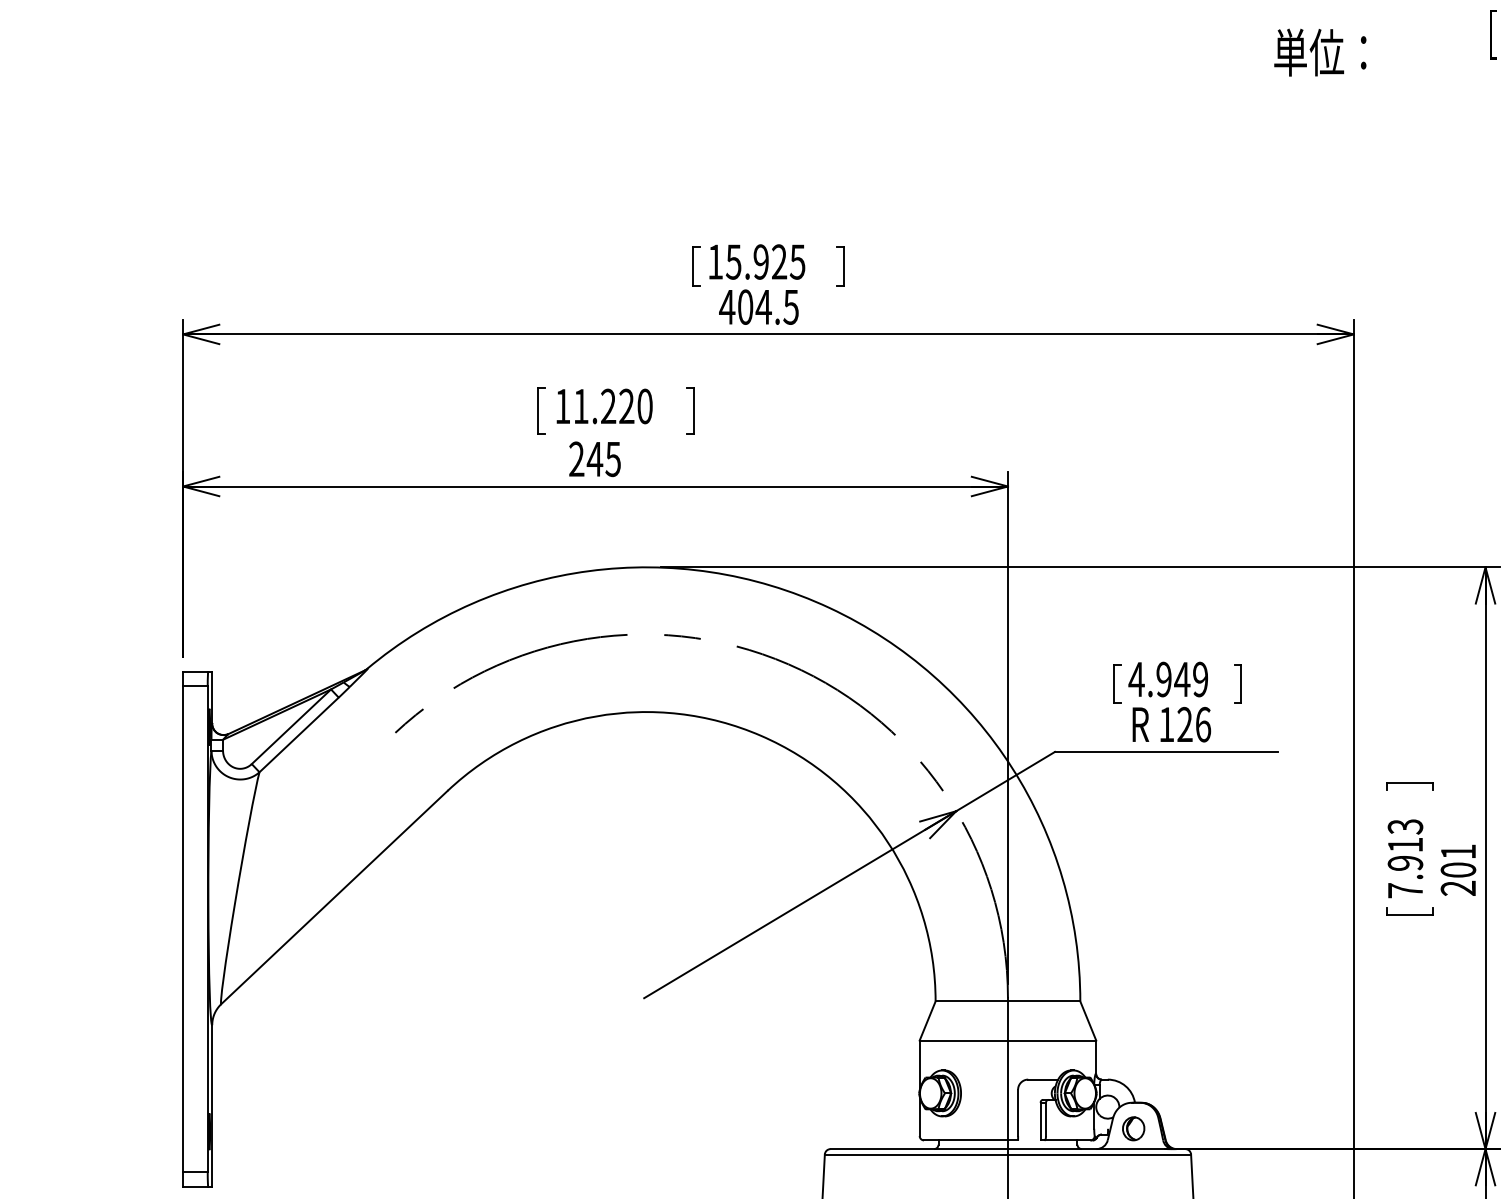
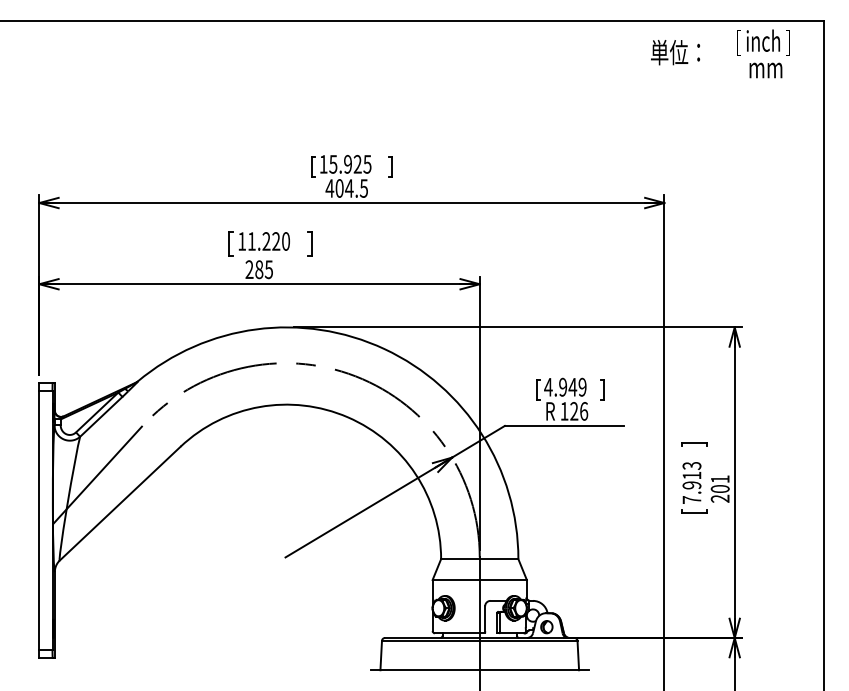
text: (1320, 52) -> (675, 52), moved
text: (593, 458) -> (258, 269), 245 -> 285
line: (292, 842) -> (97, 474), added

